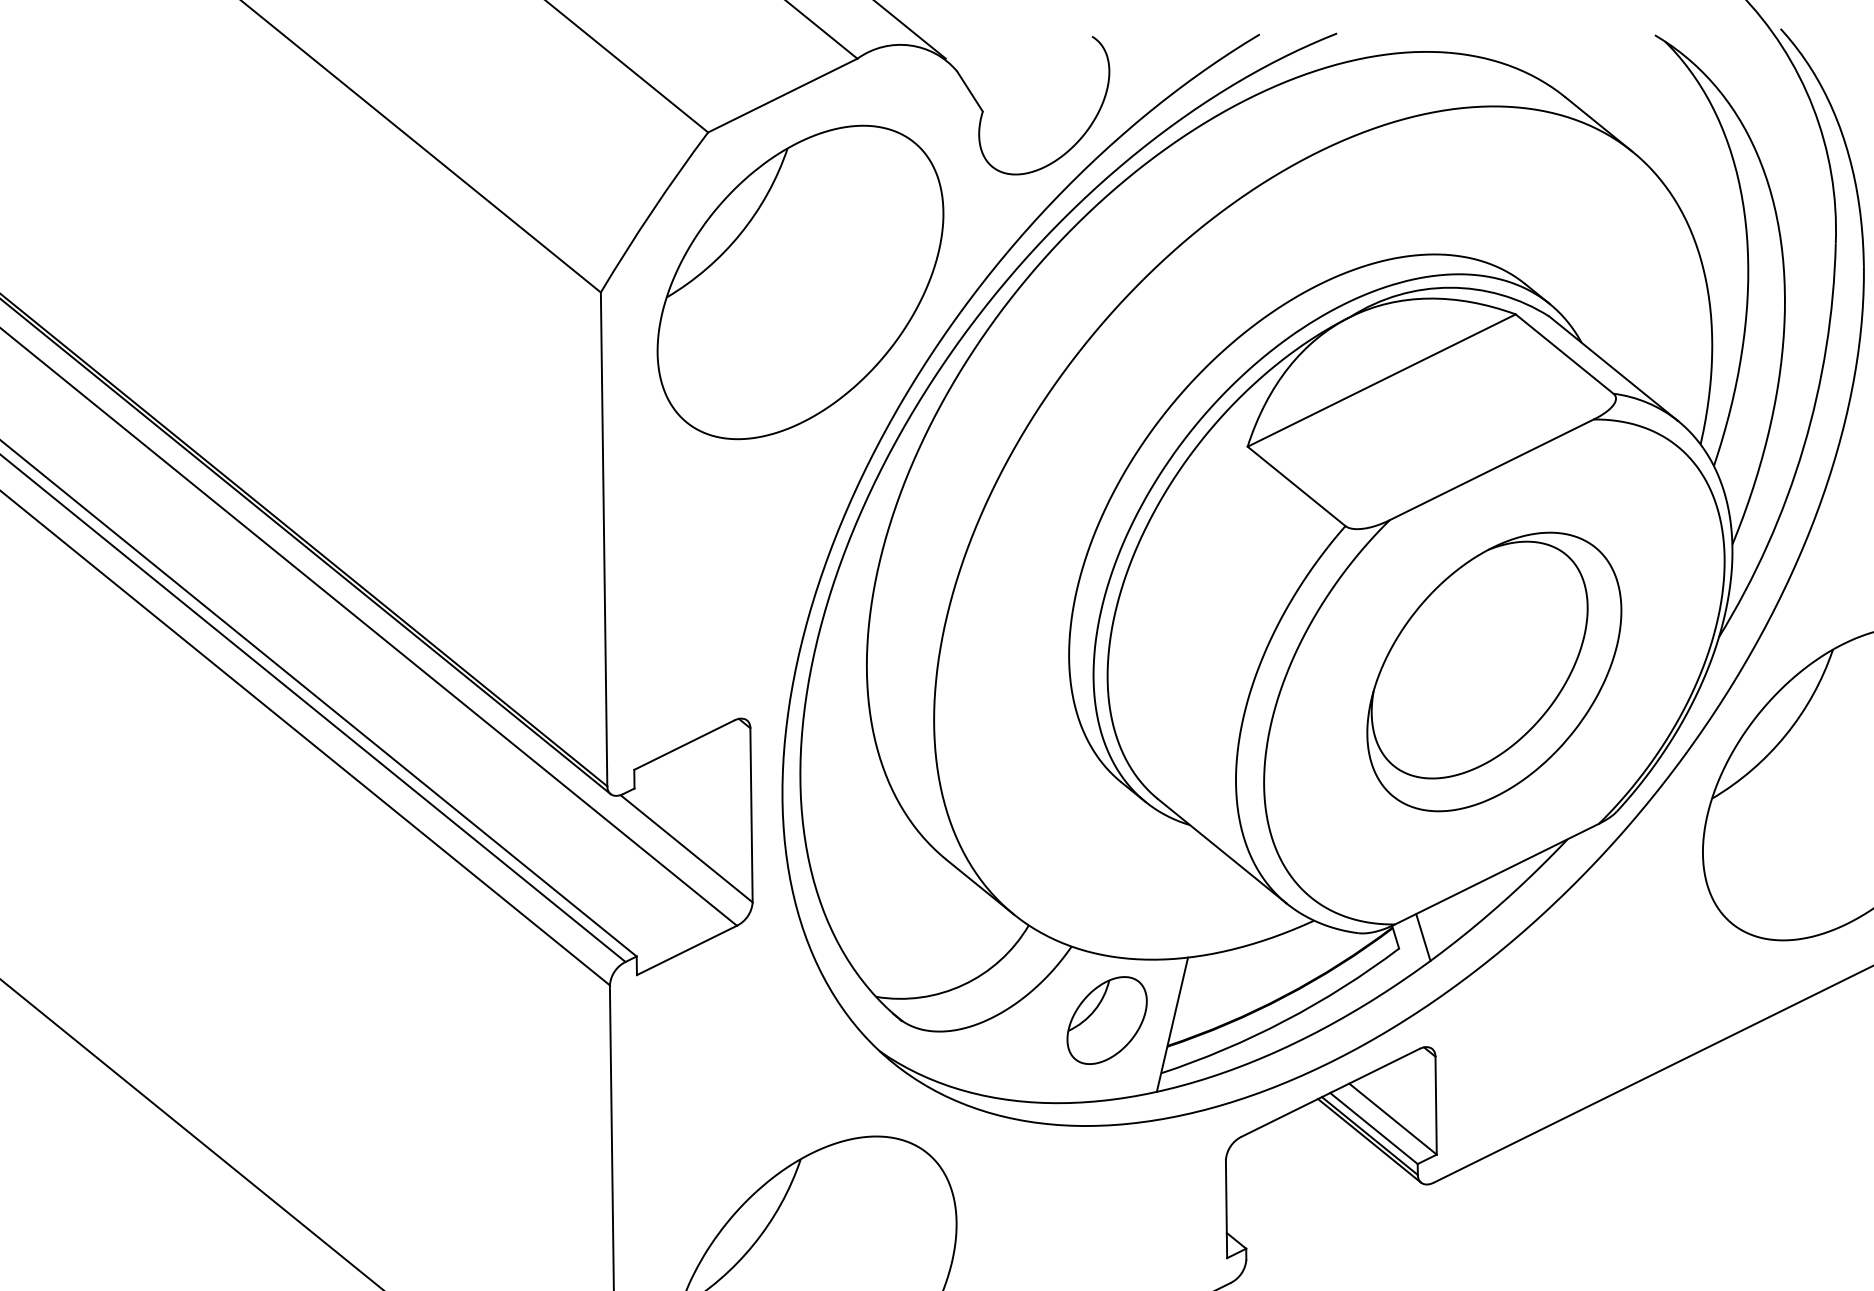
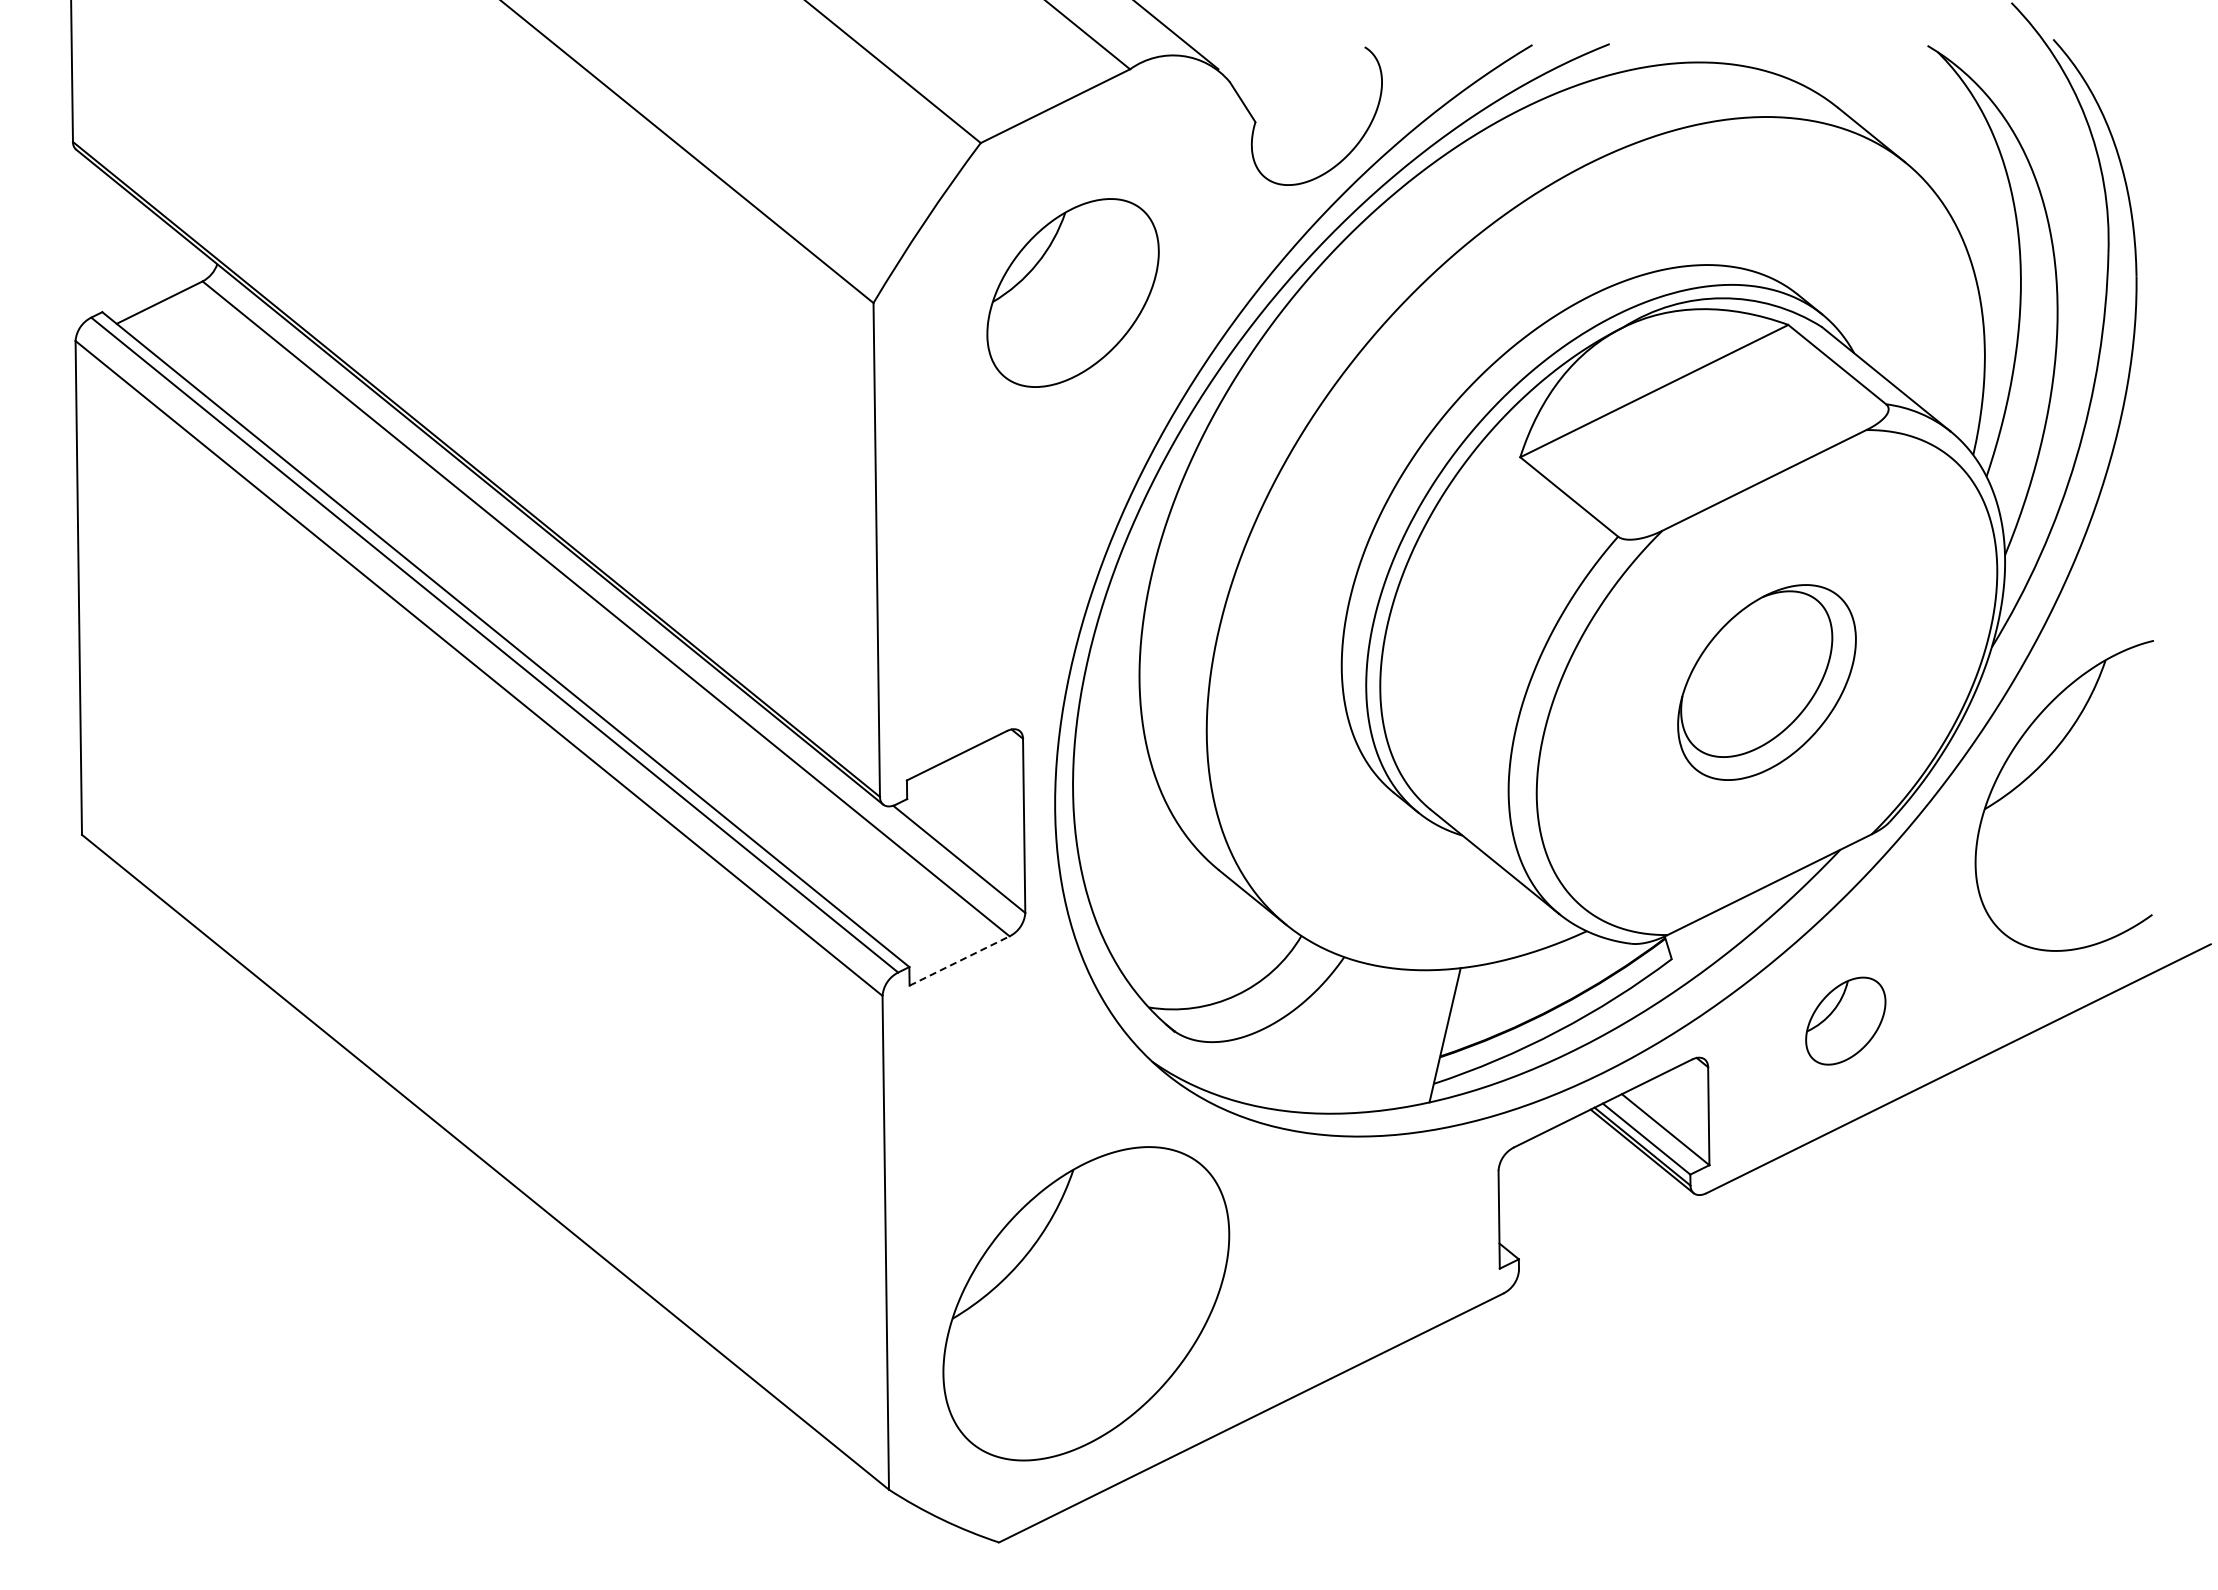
part: (799, 281) -> (1072, 292), size x0.6
part: (1493, 671) -> (1766, 682), size x0.7
line: (1422, 936) -> (1695, 947), removed
line: (686, 950) -> (959, 961), solid -> dashed
part: (1106, 1019) -> (1845, 1020), moved

